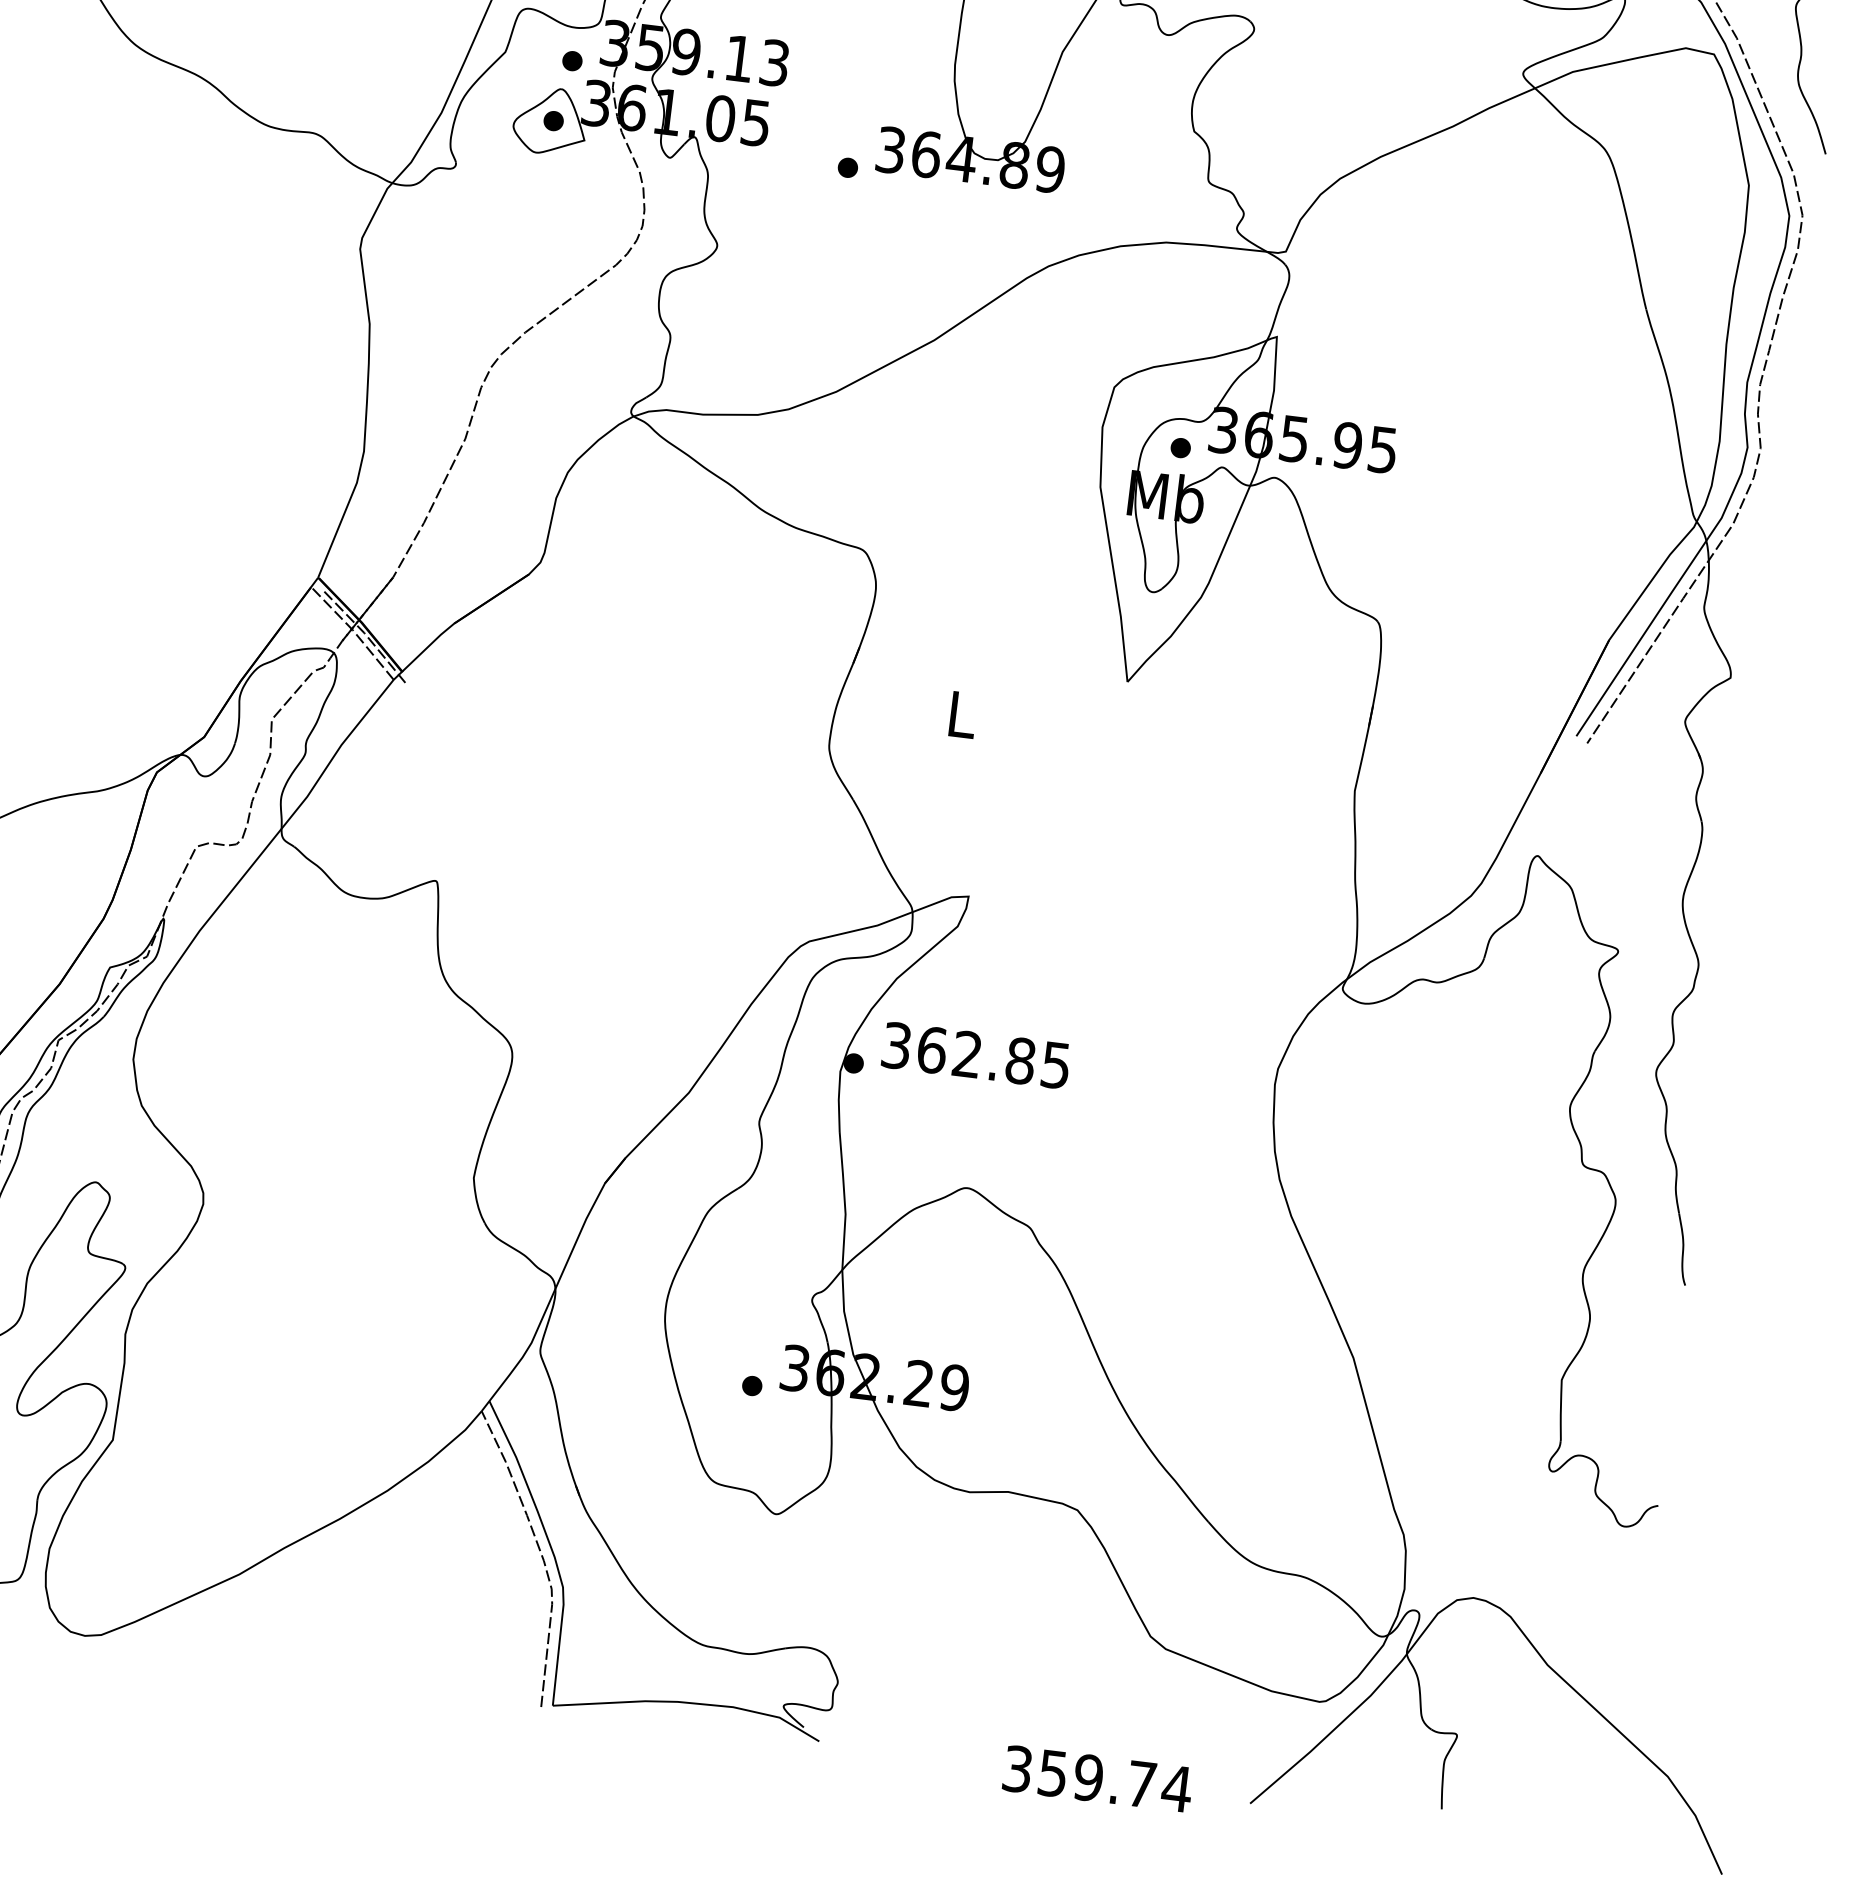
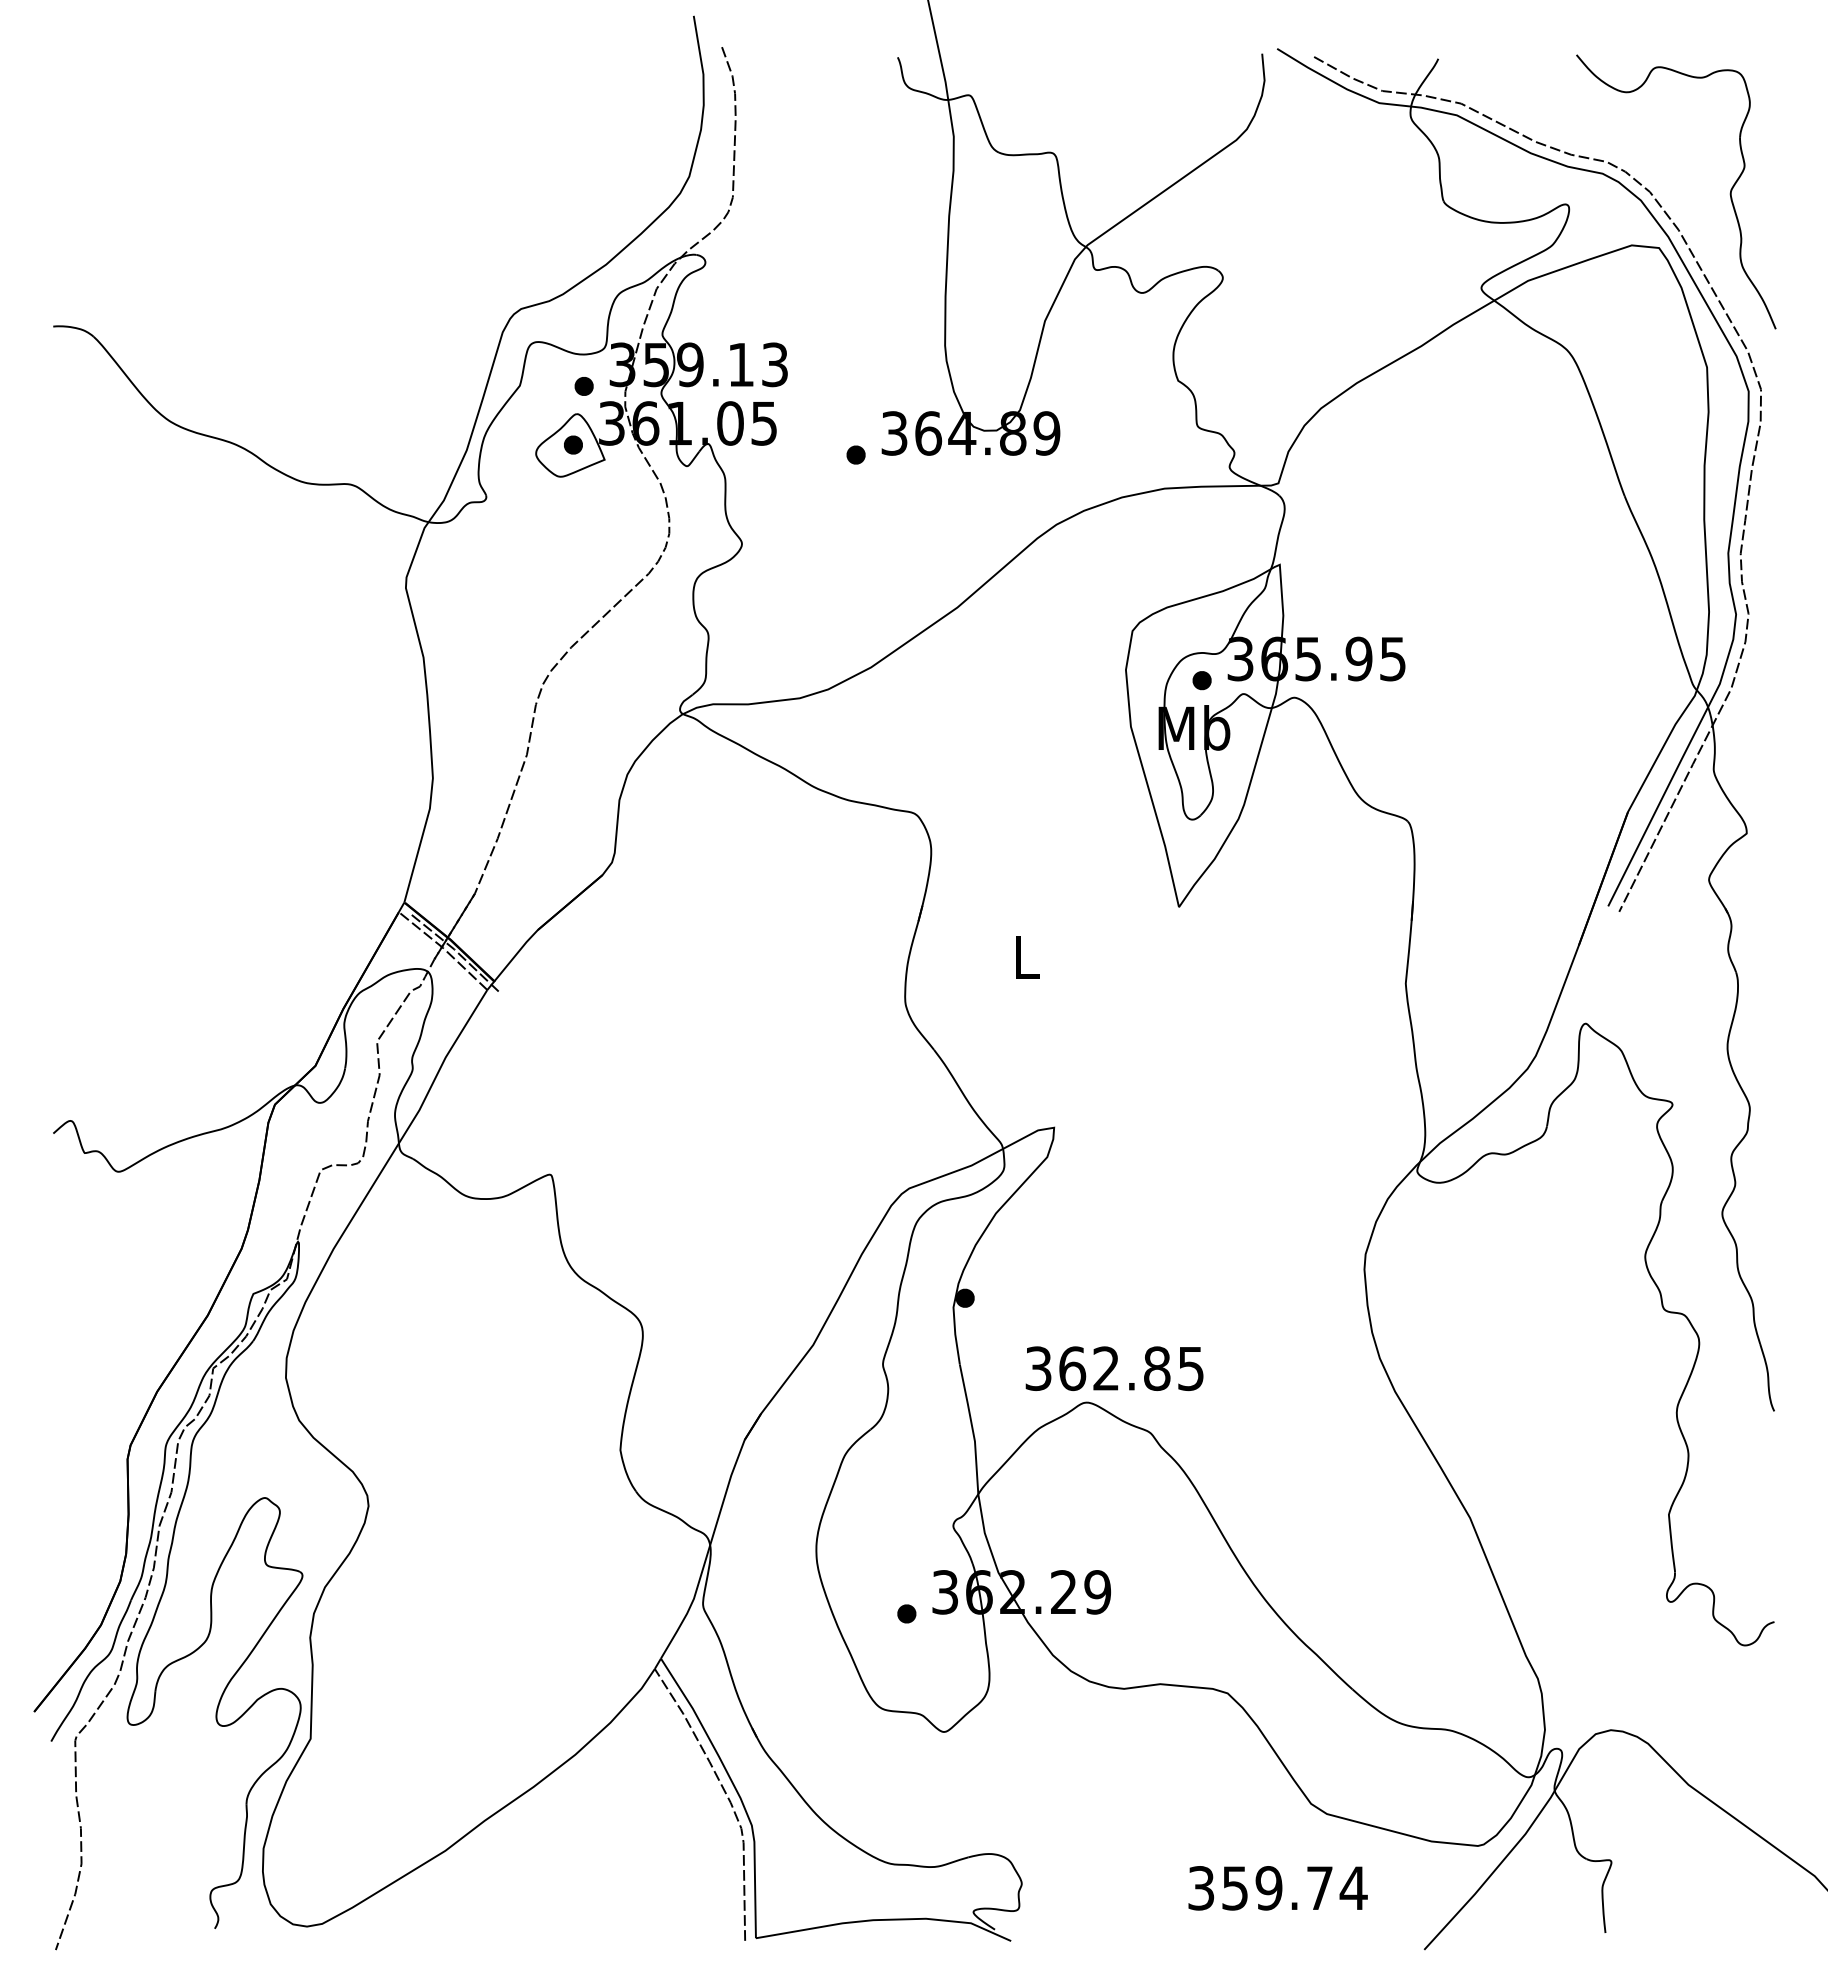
text: (976, 1055) -> (1114, 1368), moved
text: (1097, 1779) -> (1277, 1888), moved

